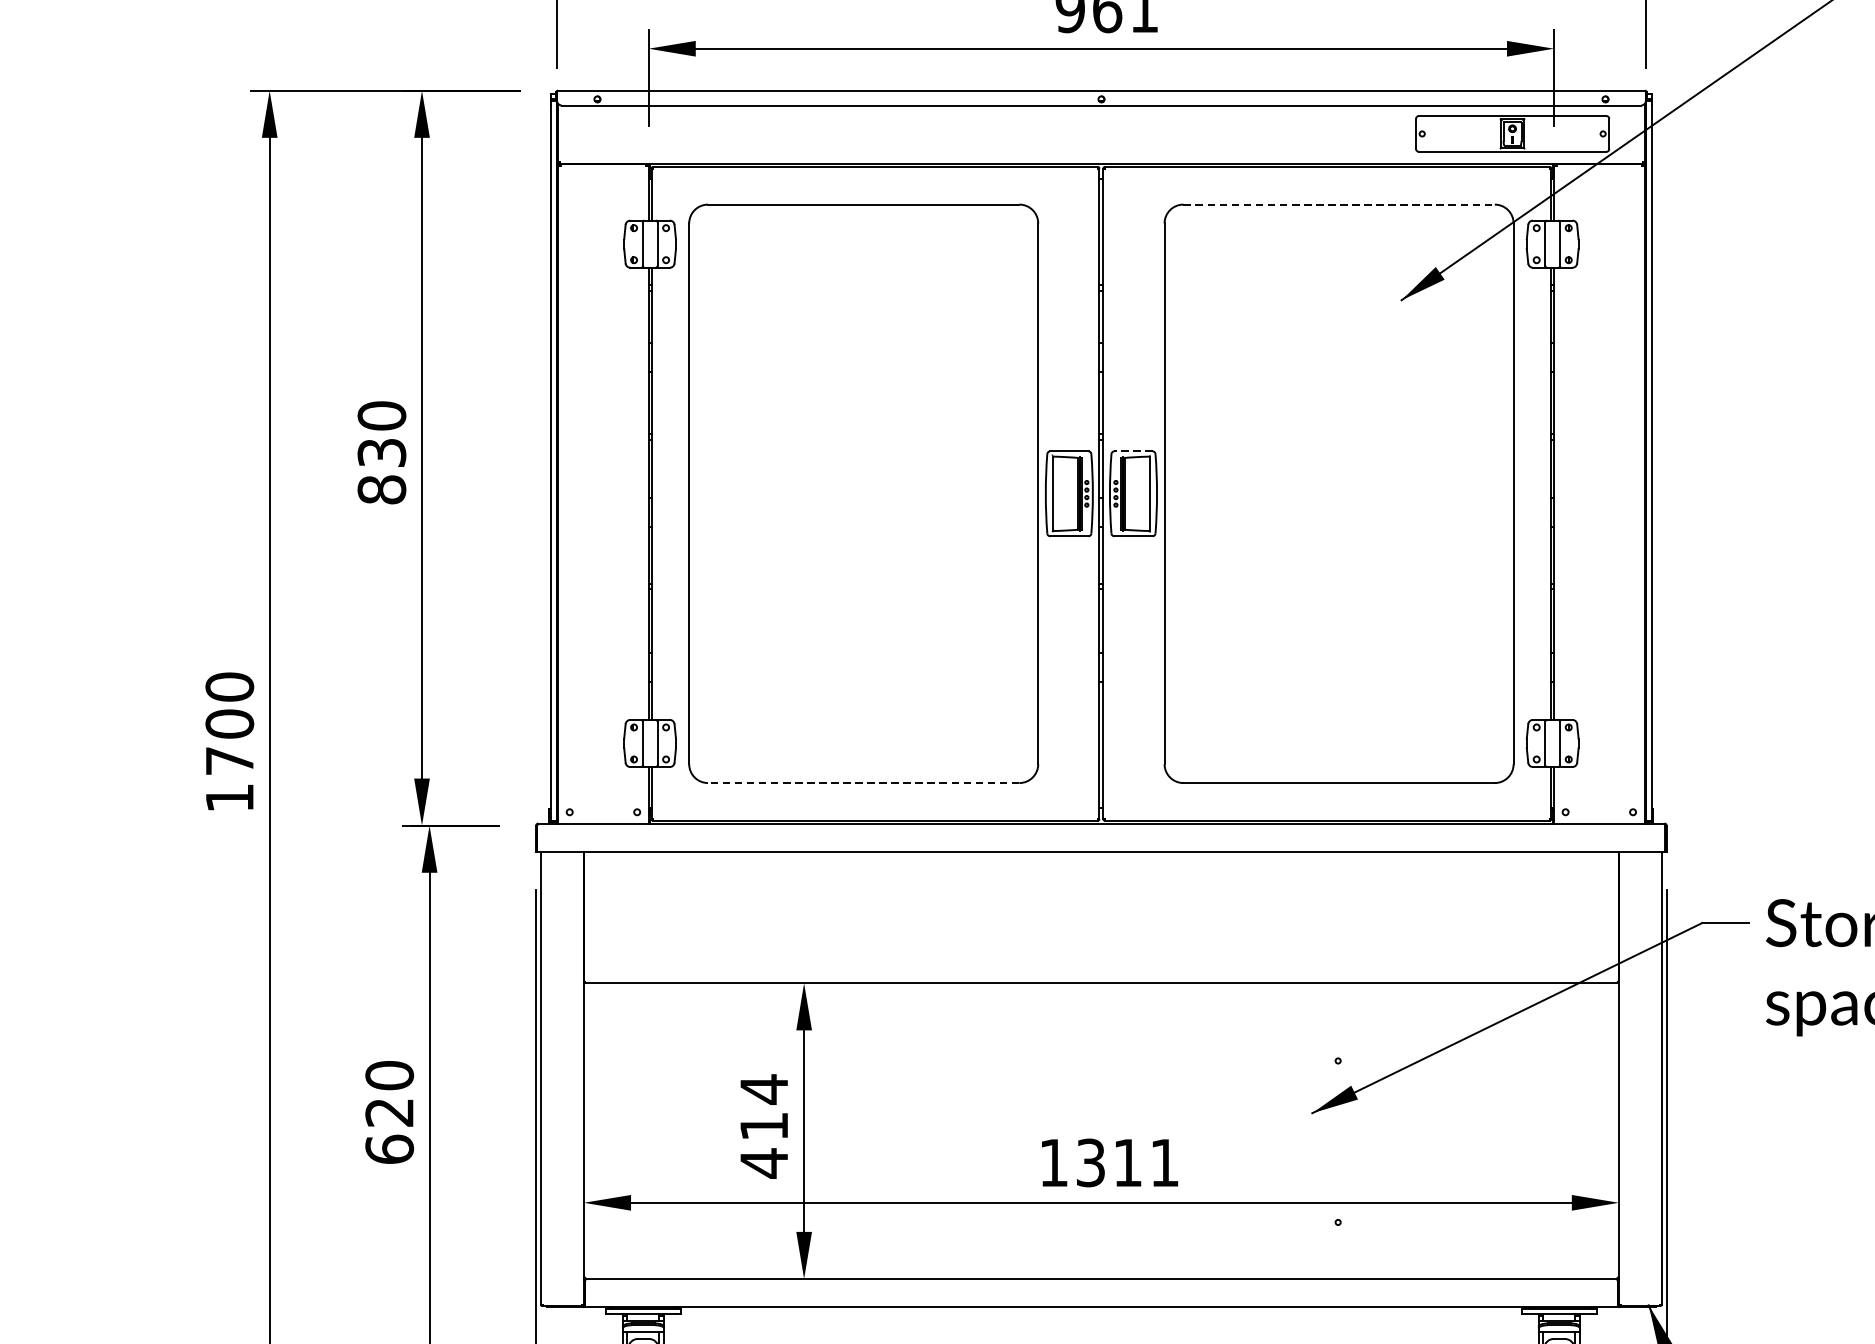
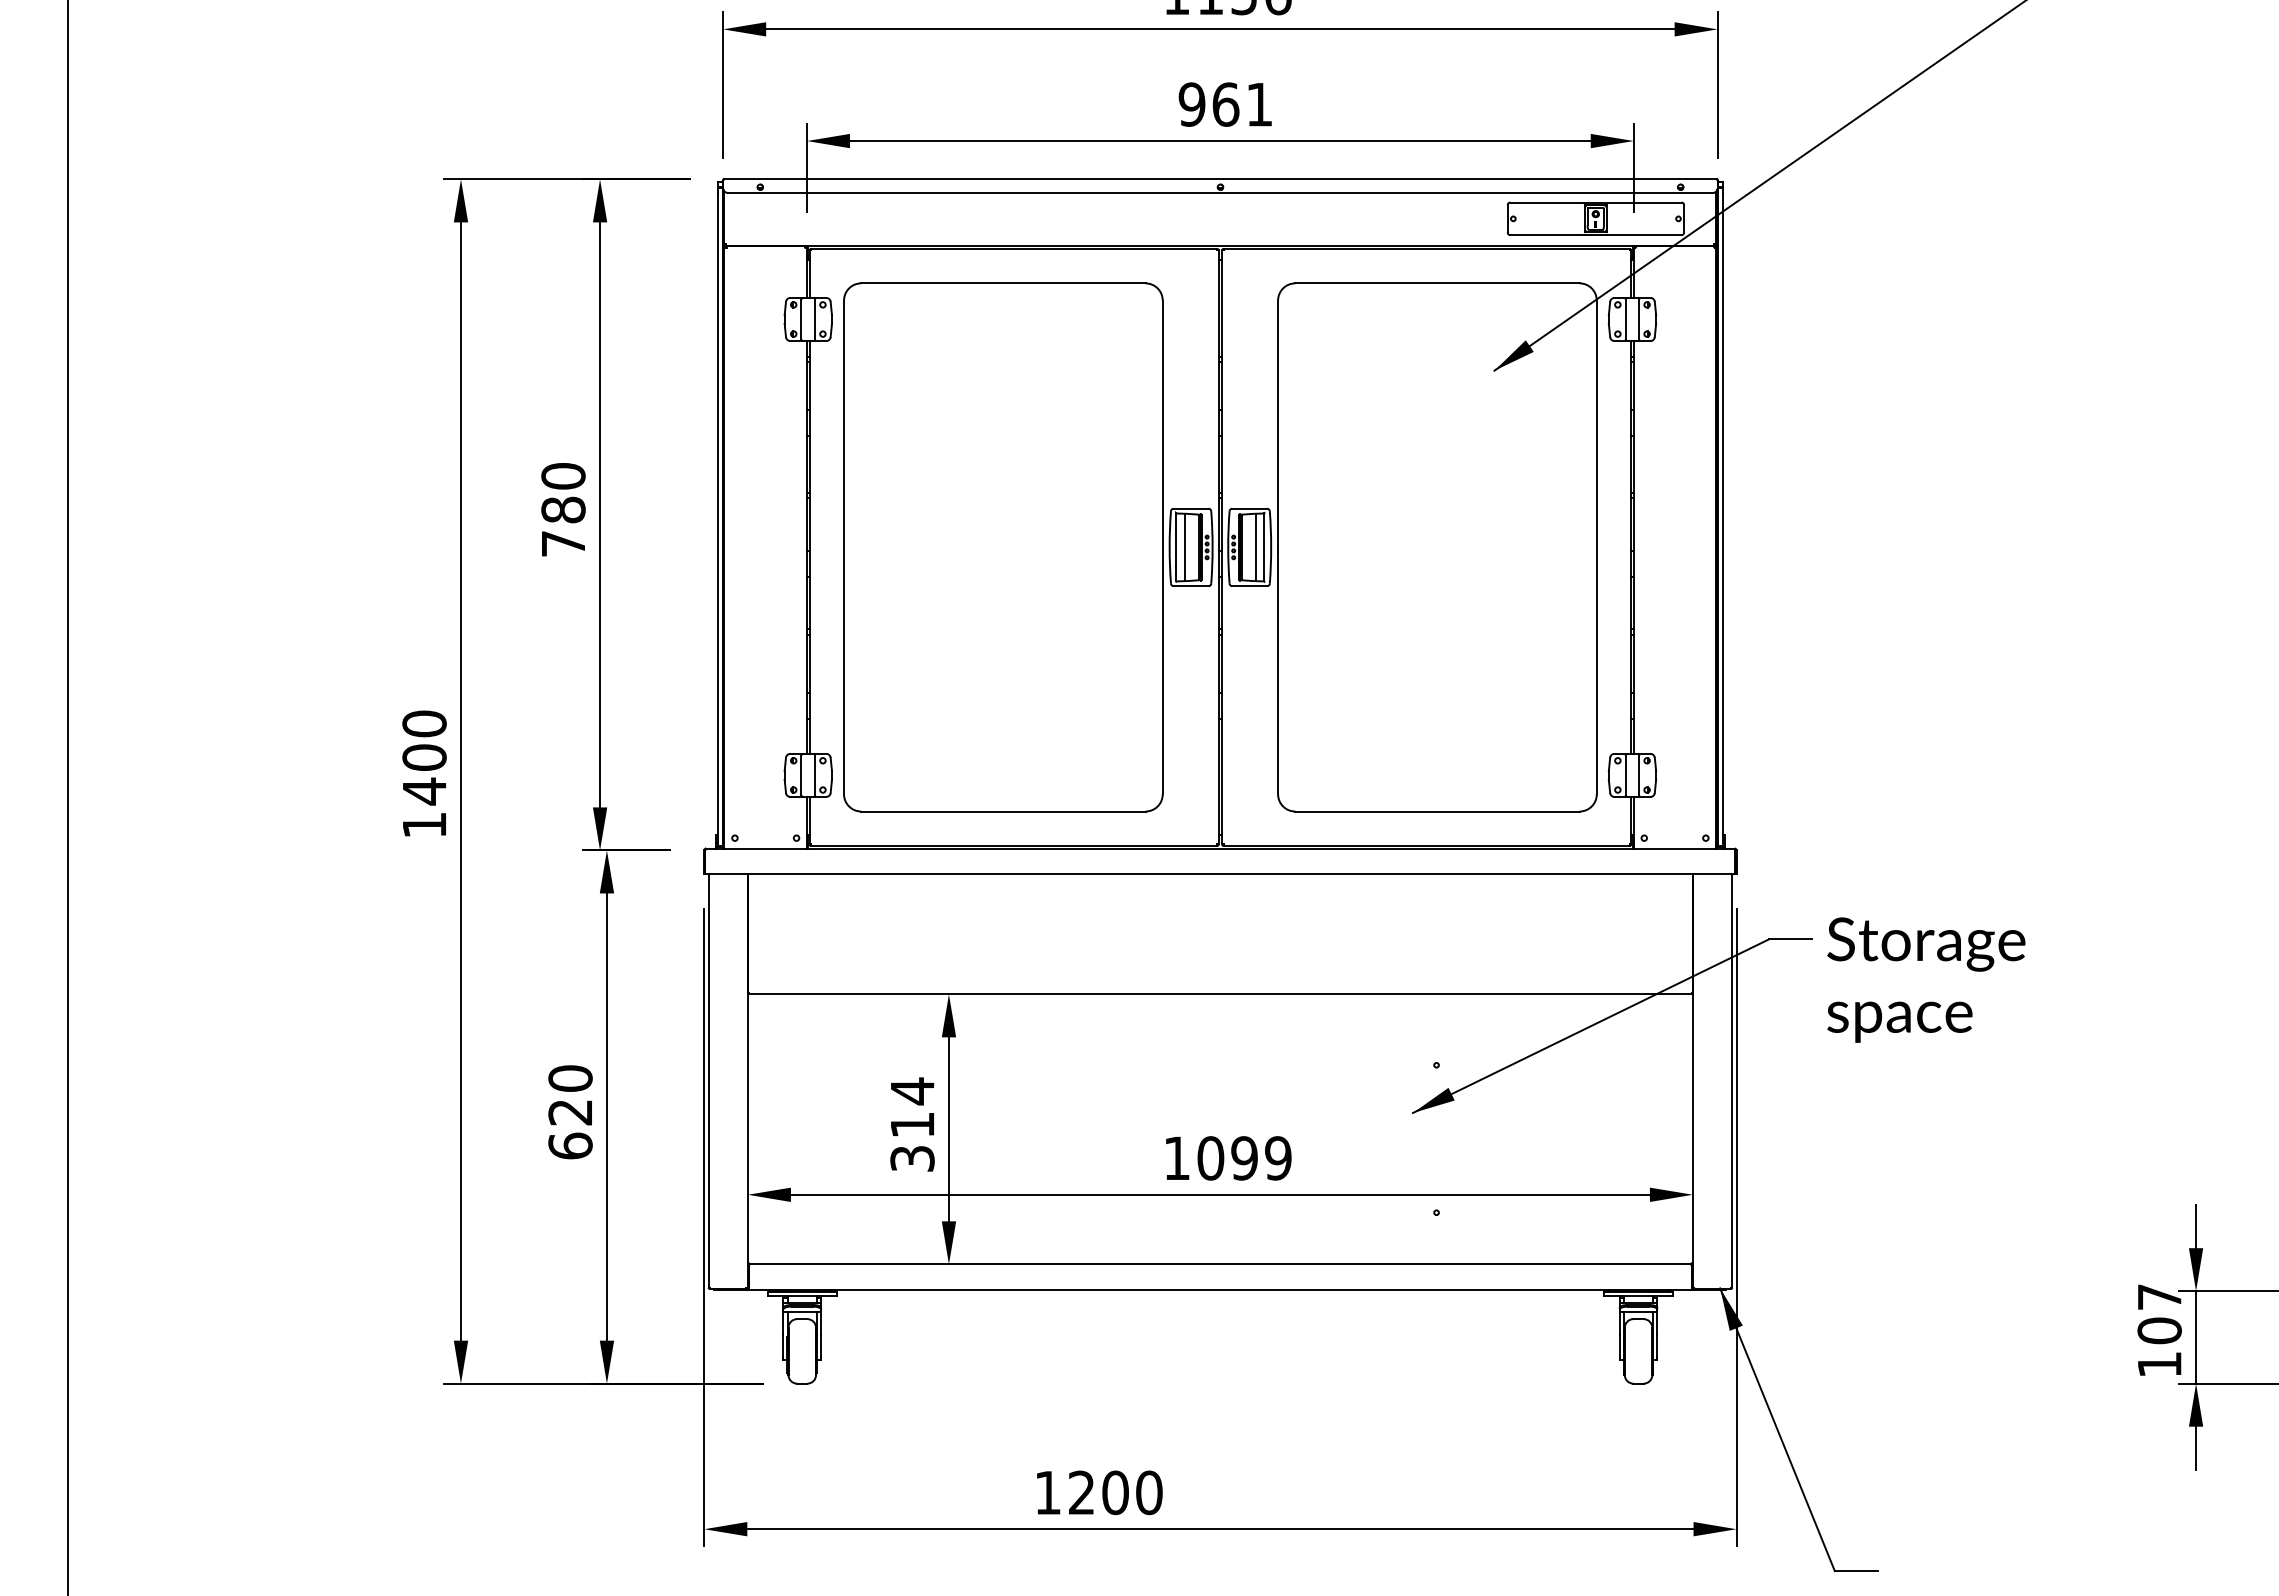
line: (1339, 204) -> (1437, 283), dashed -> solid
line: (1133, 451) -> (1249, 508), dashed -> solid
text: (381, 470) -> (563, 526), 830 -> 780
line: (1063, 493) -> (1185, 547), added
line: (1139, 493) -> (1255, 547), added
text: (229, 761) -> (424, 791), 1700 -> 1400
line: (862, 783) -> (1002, 811), dashed -> solid
text: (764, 1163) -> (912, 1158), 414 -> 314
text: (1127, 1163) -> (1244, 1158), 1311 -> 1099

